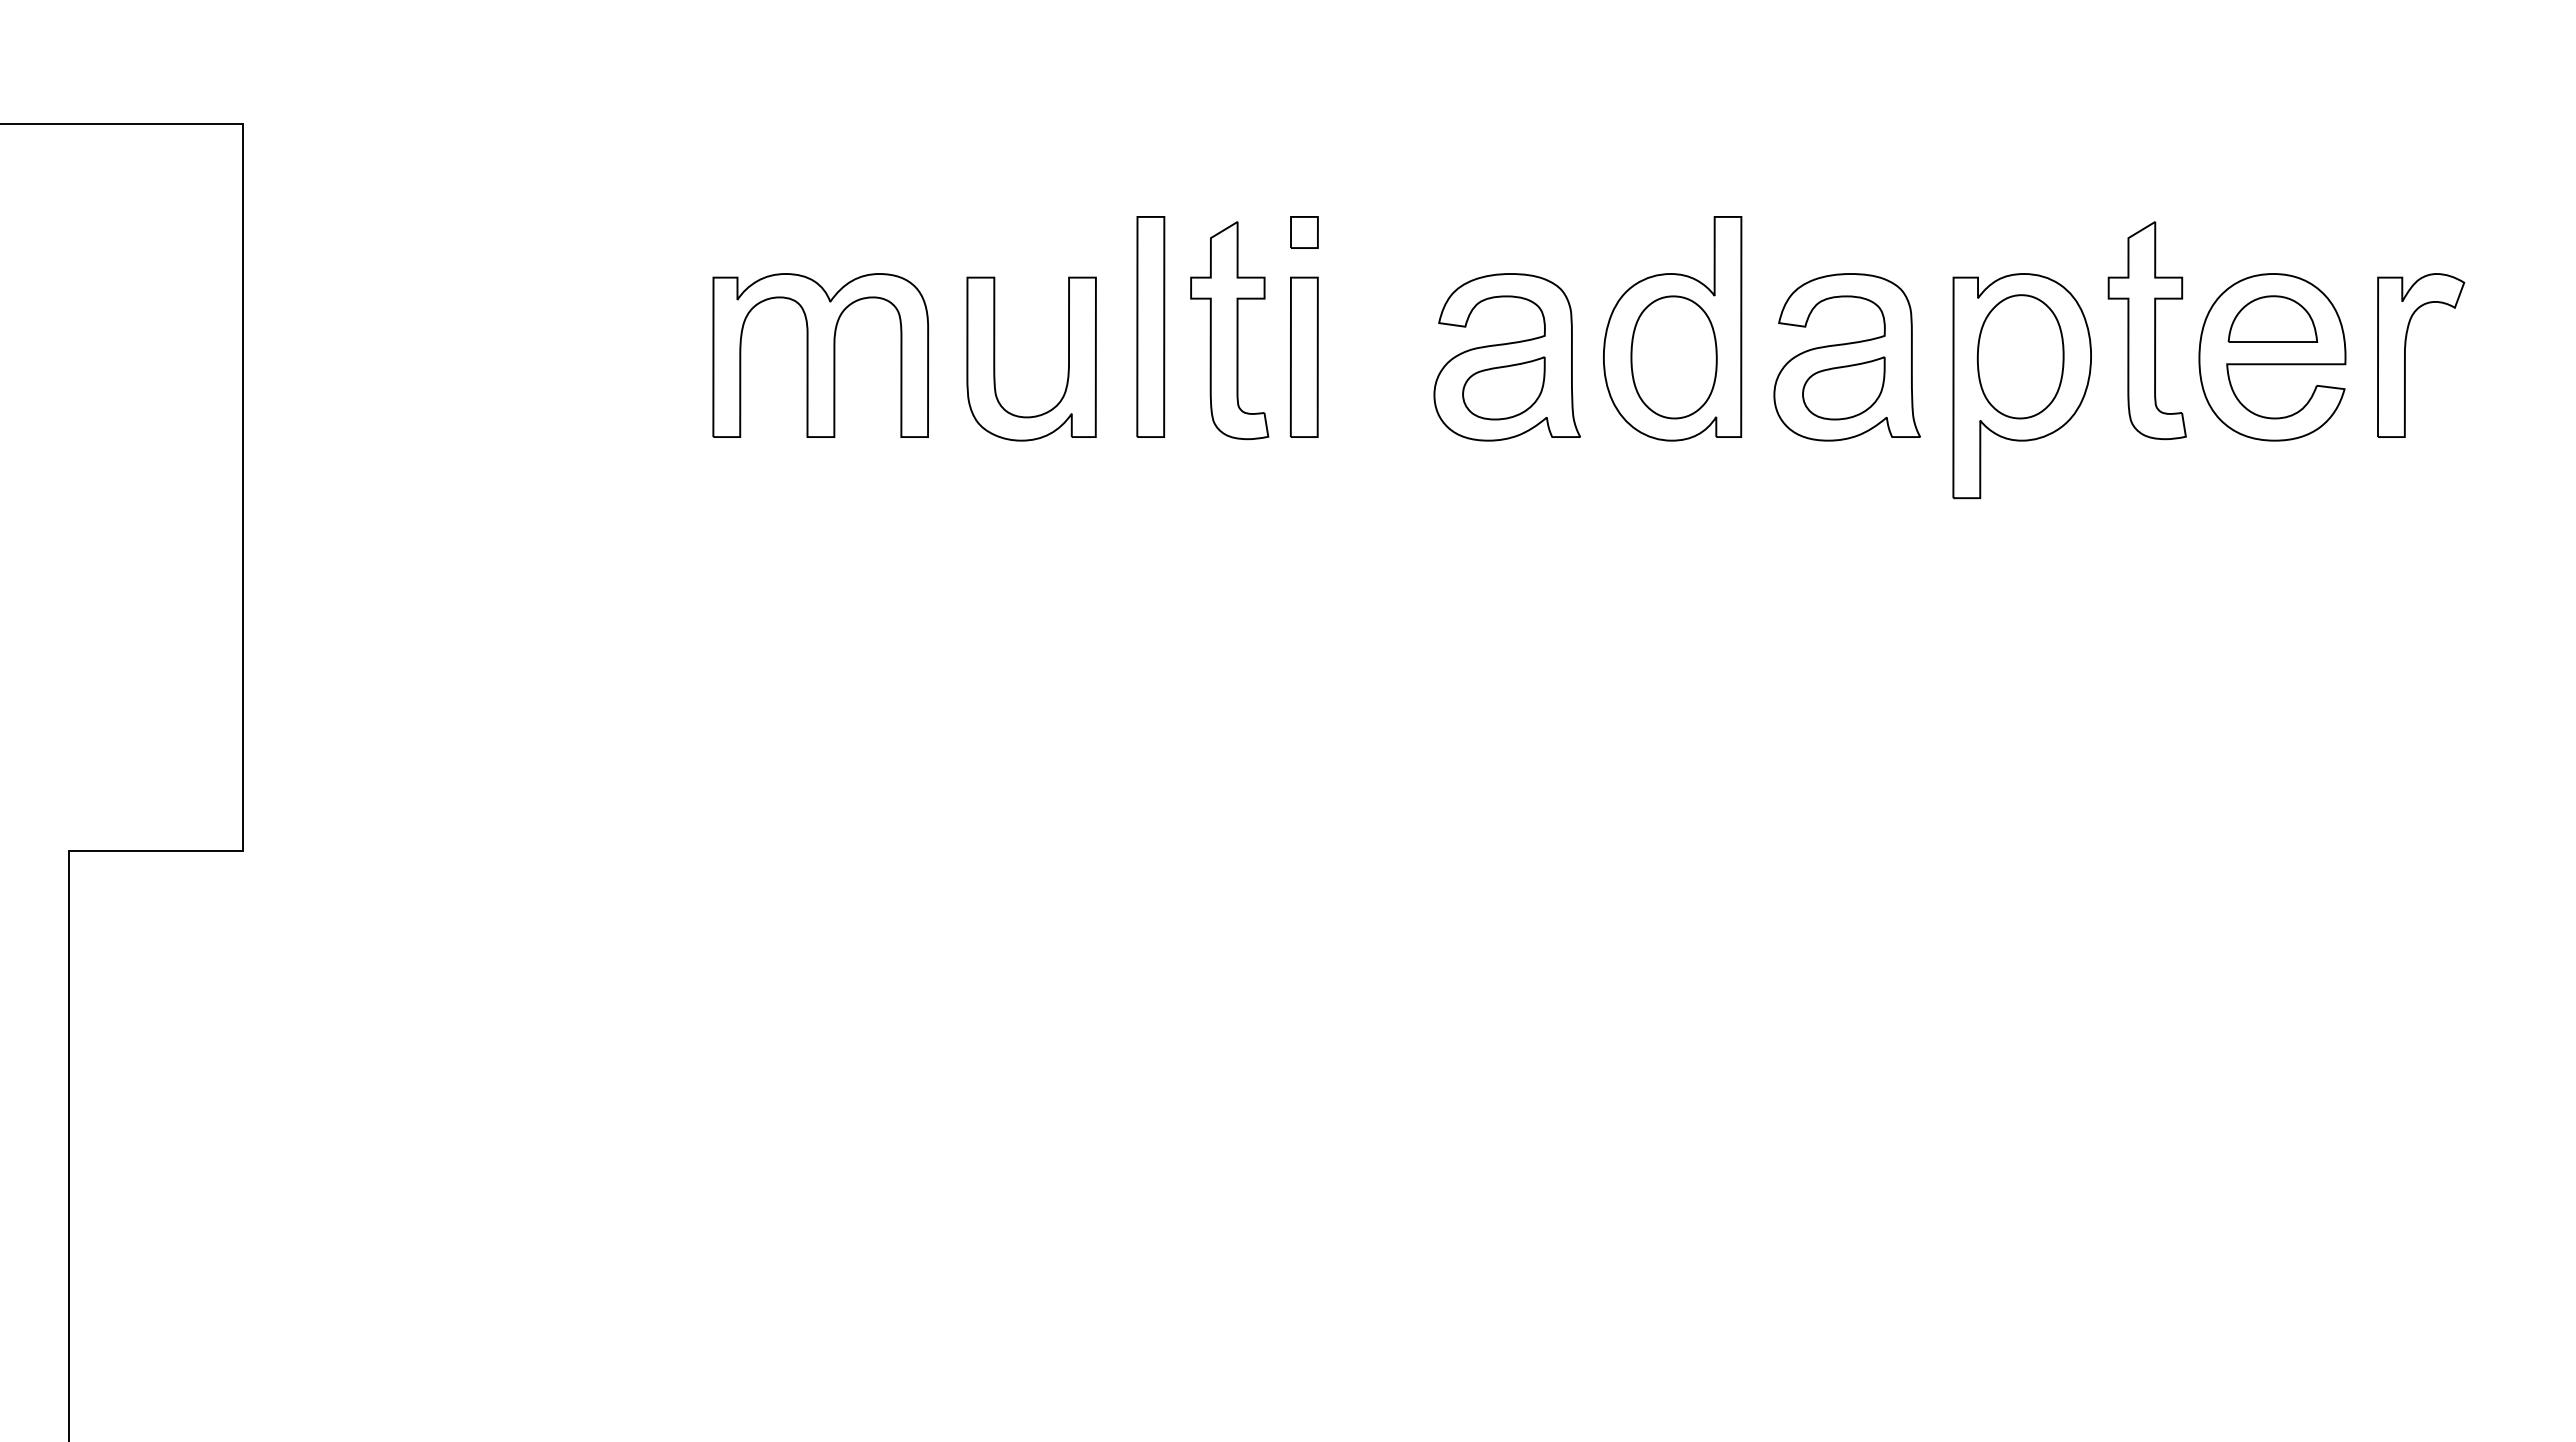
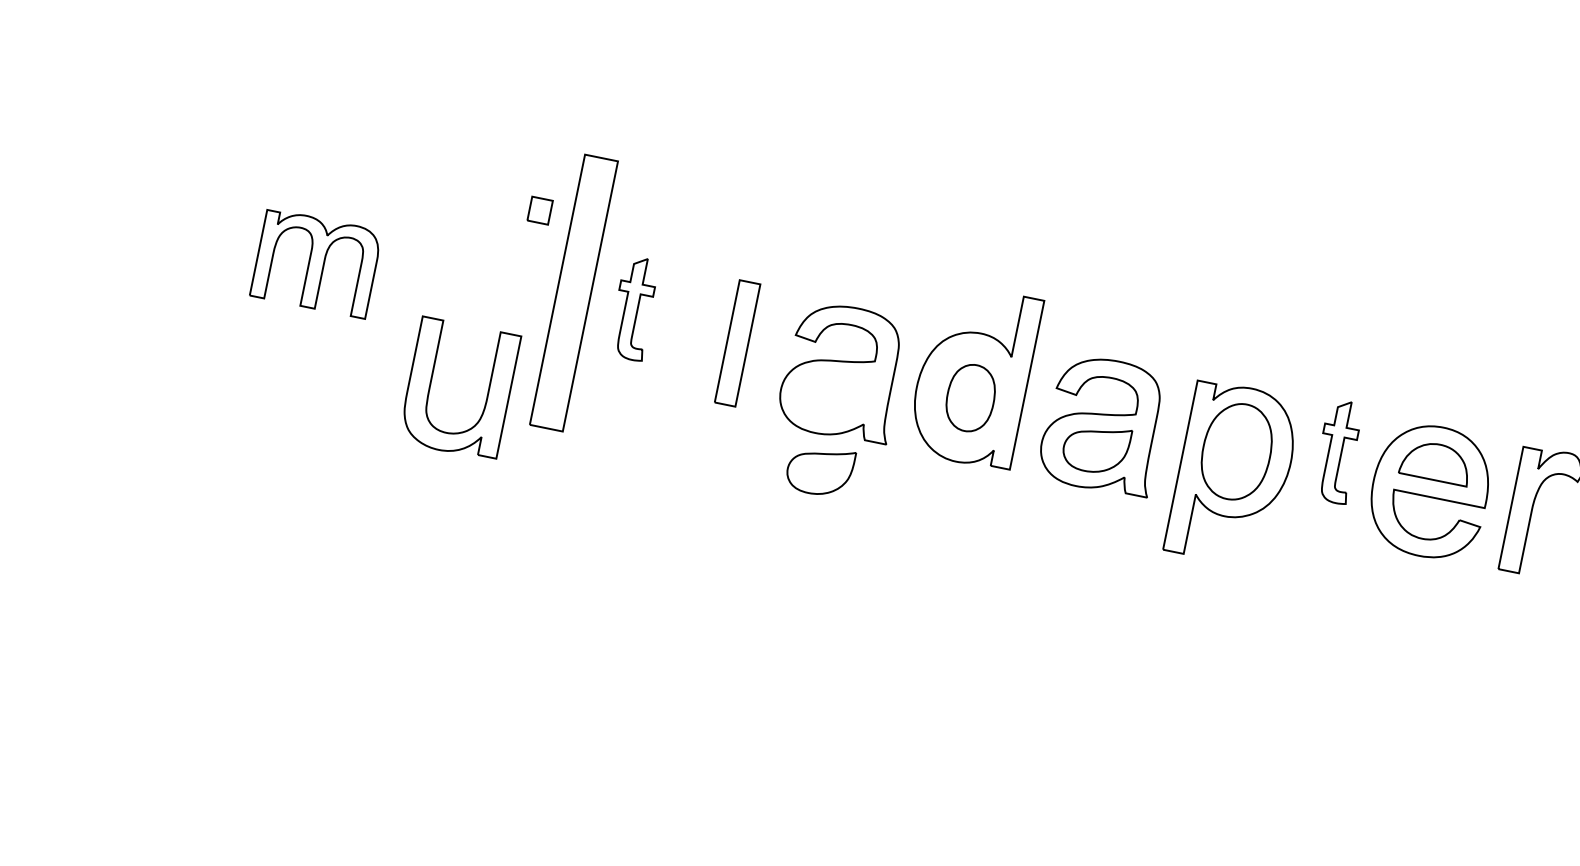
part: (1304, 232) -> (540, 210), moved
part: (1150, 326) -> (573, 292), size x1.6
part: (1229, 330) -> (633, 308), size x0.6
part: (2146, 330) -> (1337, 451), size x0.6
part: (820, 355) -> (316, 263), size x0.7
part: (1303, 356) -> (737, 342), moved
part: (1673, 357) -> (970, 398), size x0.7
part: (995, 358) -> (431, 382), moved
part: (1503, 388) -> (819, 470), moved

